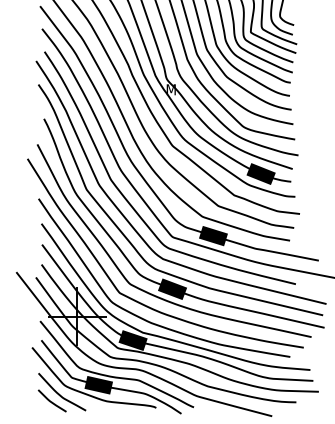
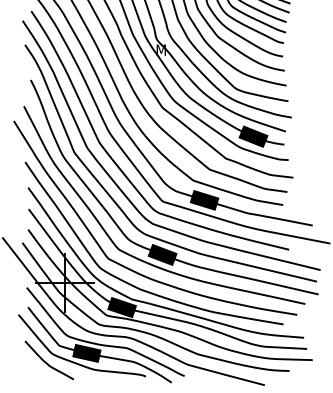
line: (50, 400) -> (37, 369), removed

